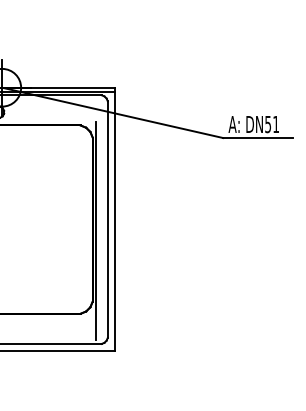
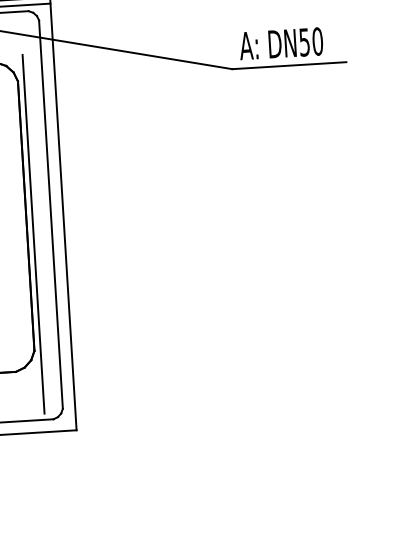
text: (276, 124) -> (318, 41), DN51 -> DN50

